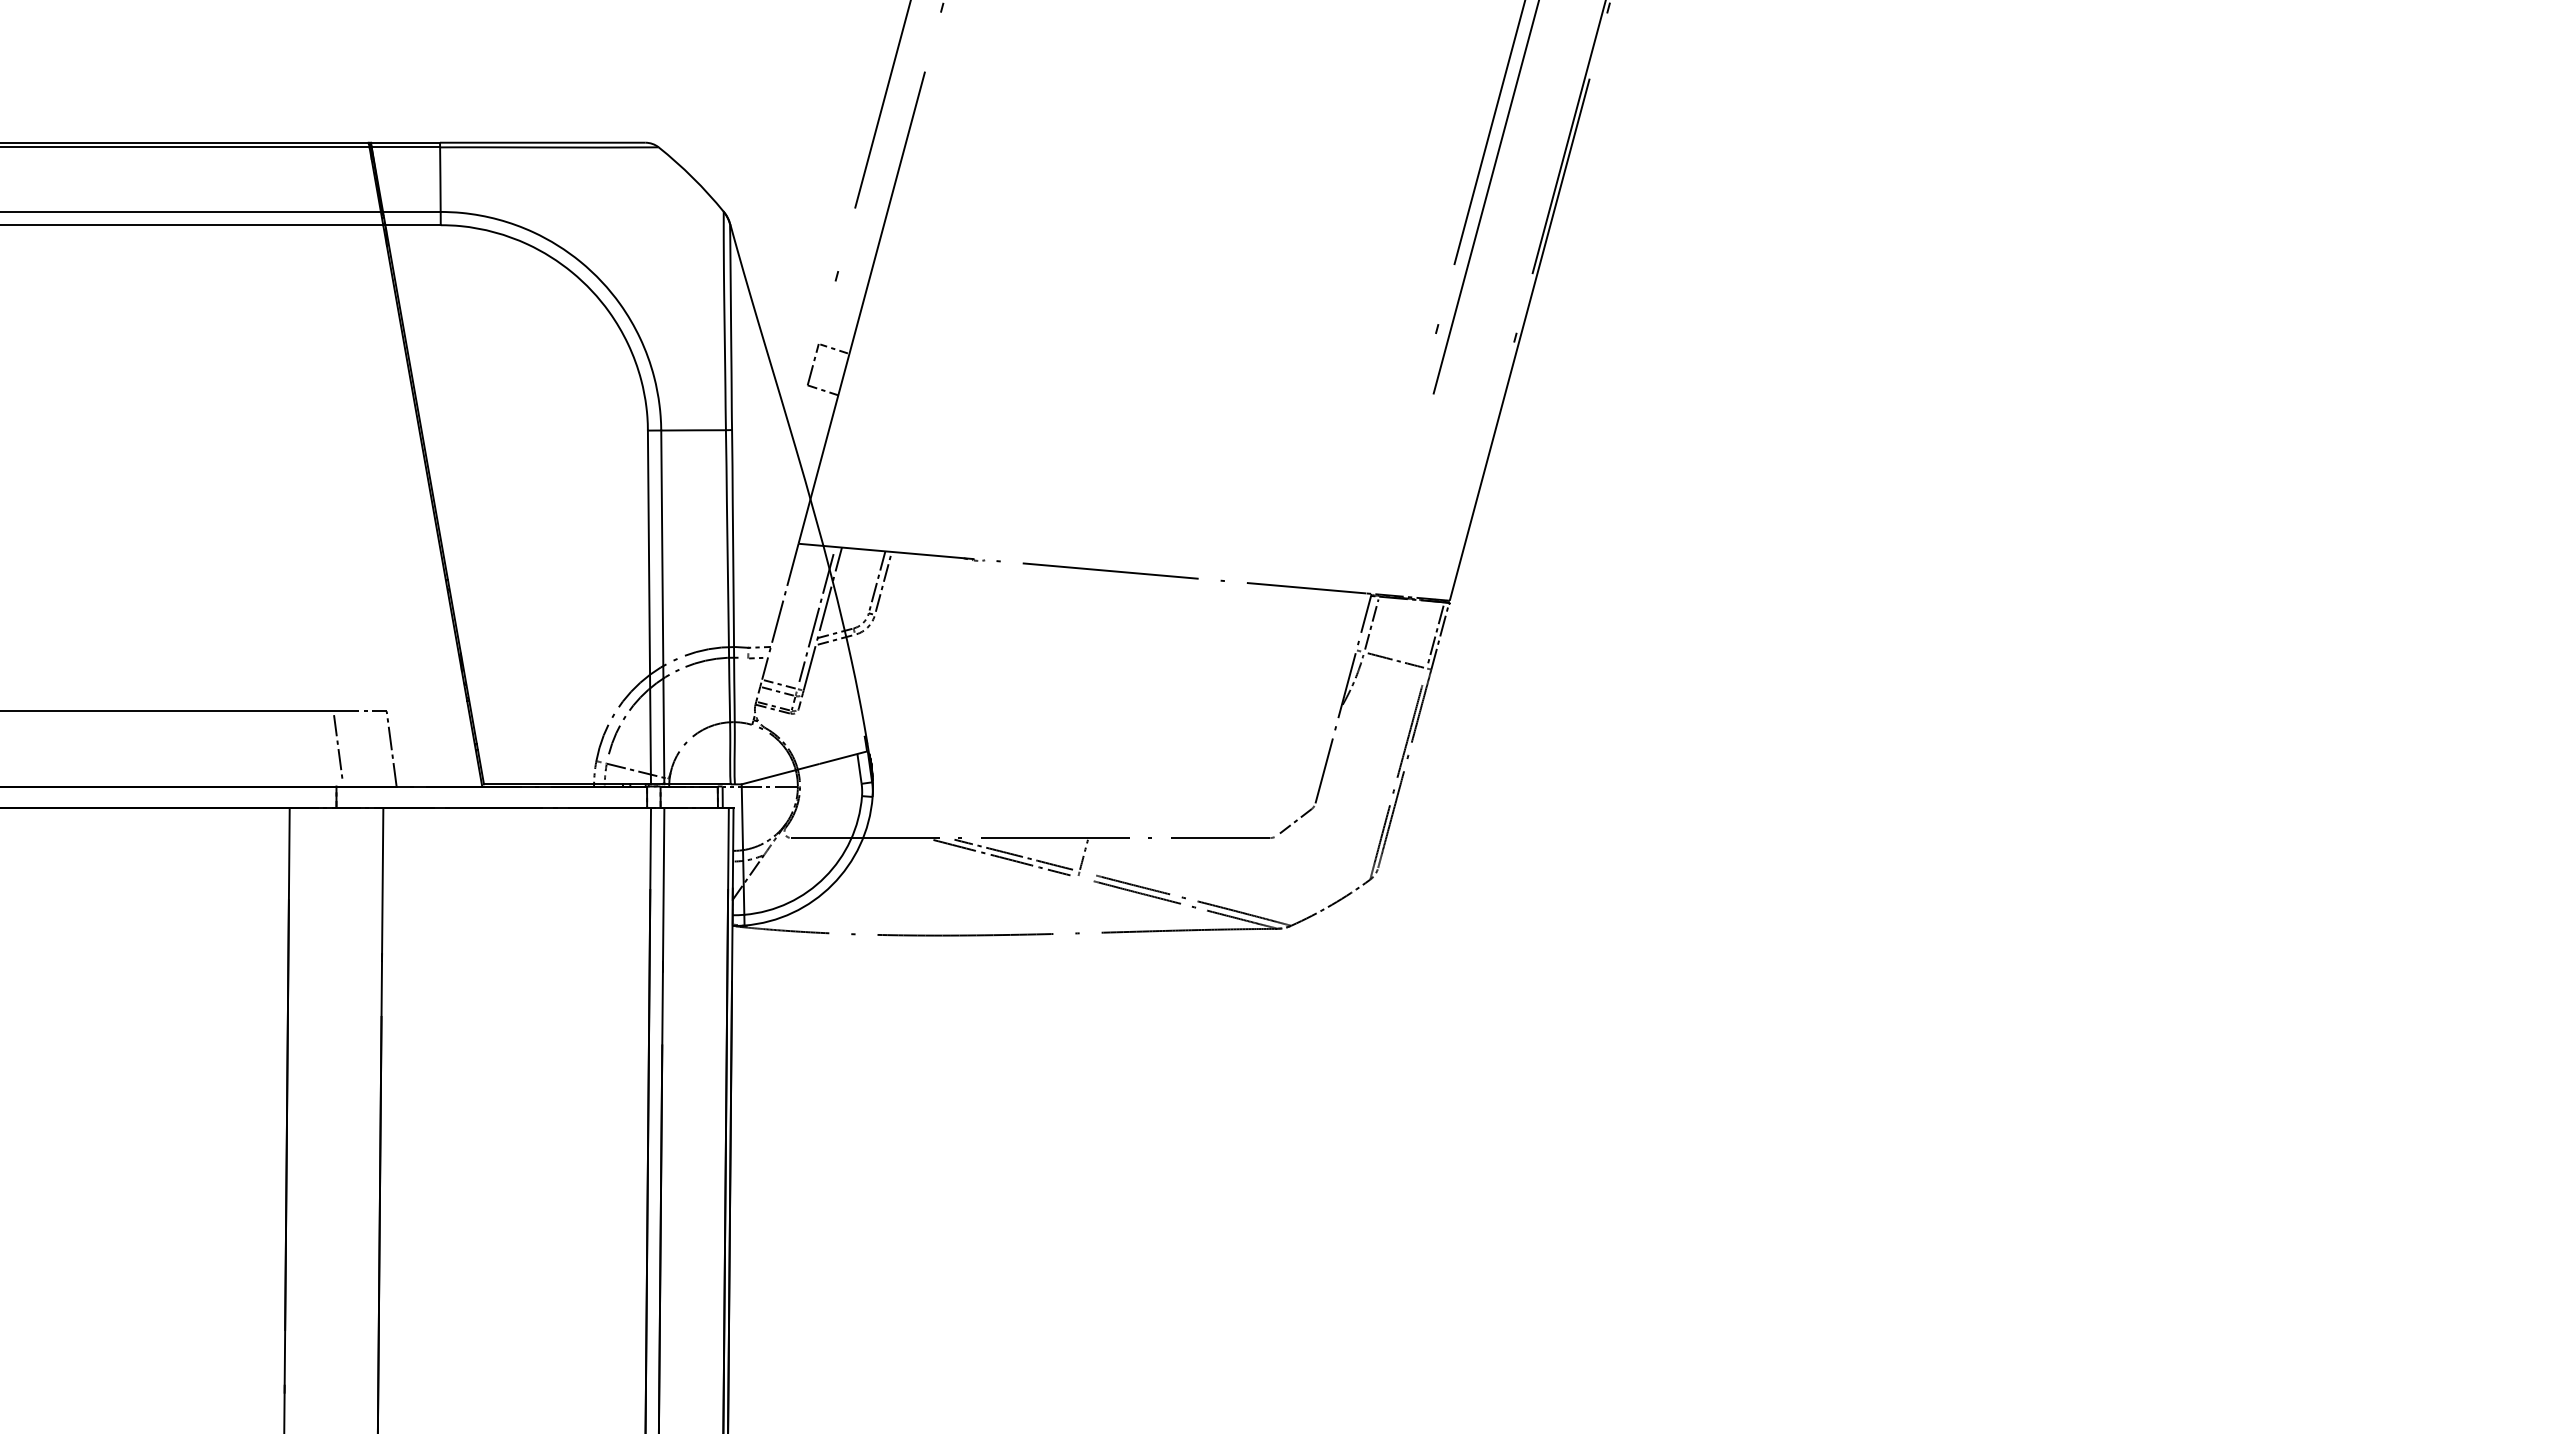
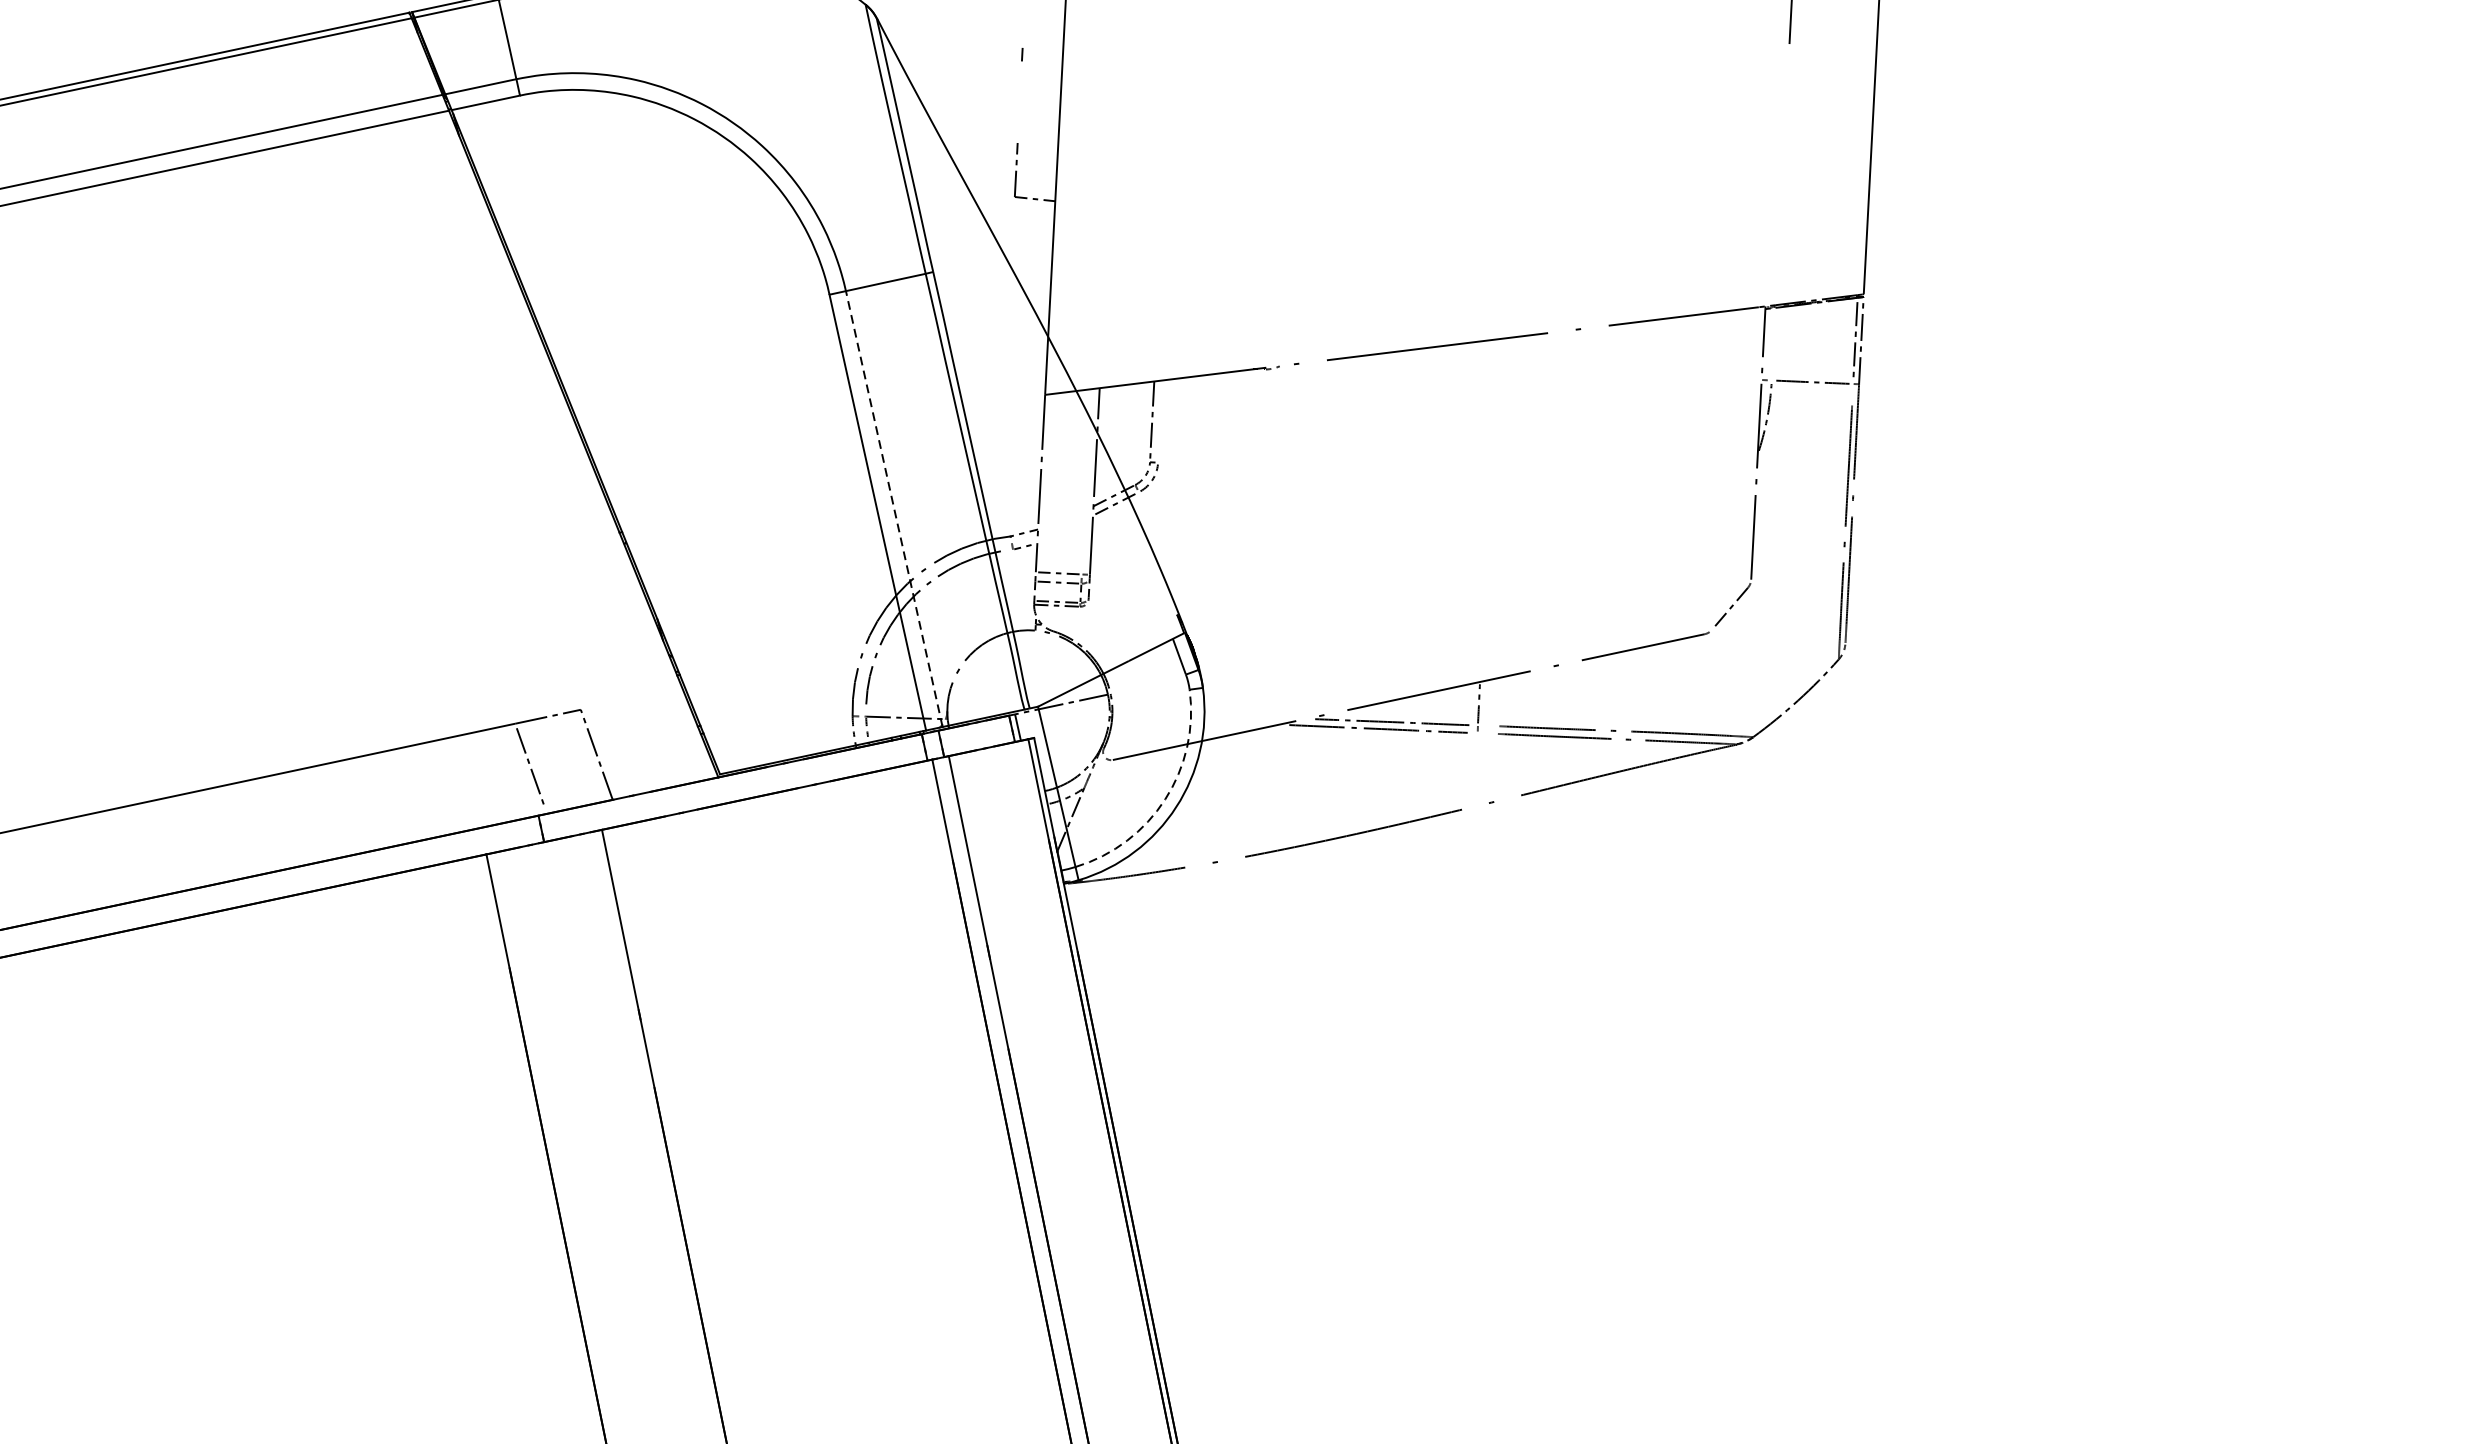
line: (833, 348) -> (1037, 144), removed
line: (883, 583) -> (1160, 421), removed
line: (662, 607) -> (893, 509), solid -> dashed
line: (816, 617) -> (1086, 481), removed
line: (1371, 624) -> (1773, 344), removed
arc: (825, 877) -> (1165, 799), solid -> dashed

